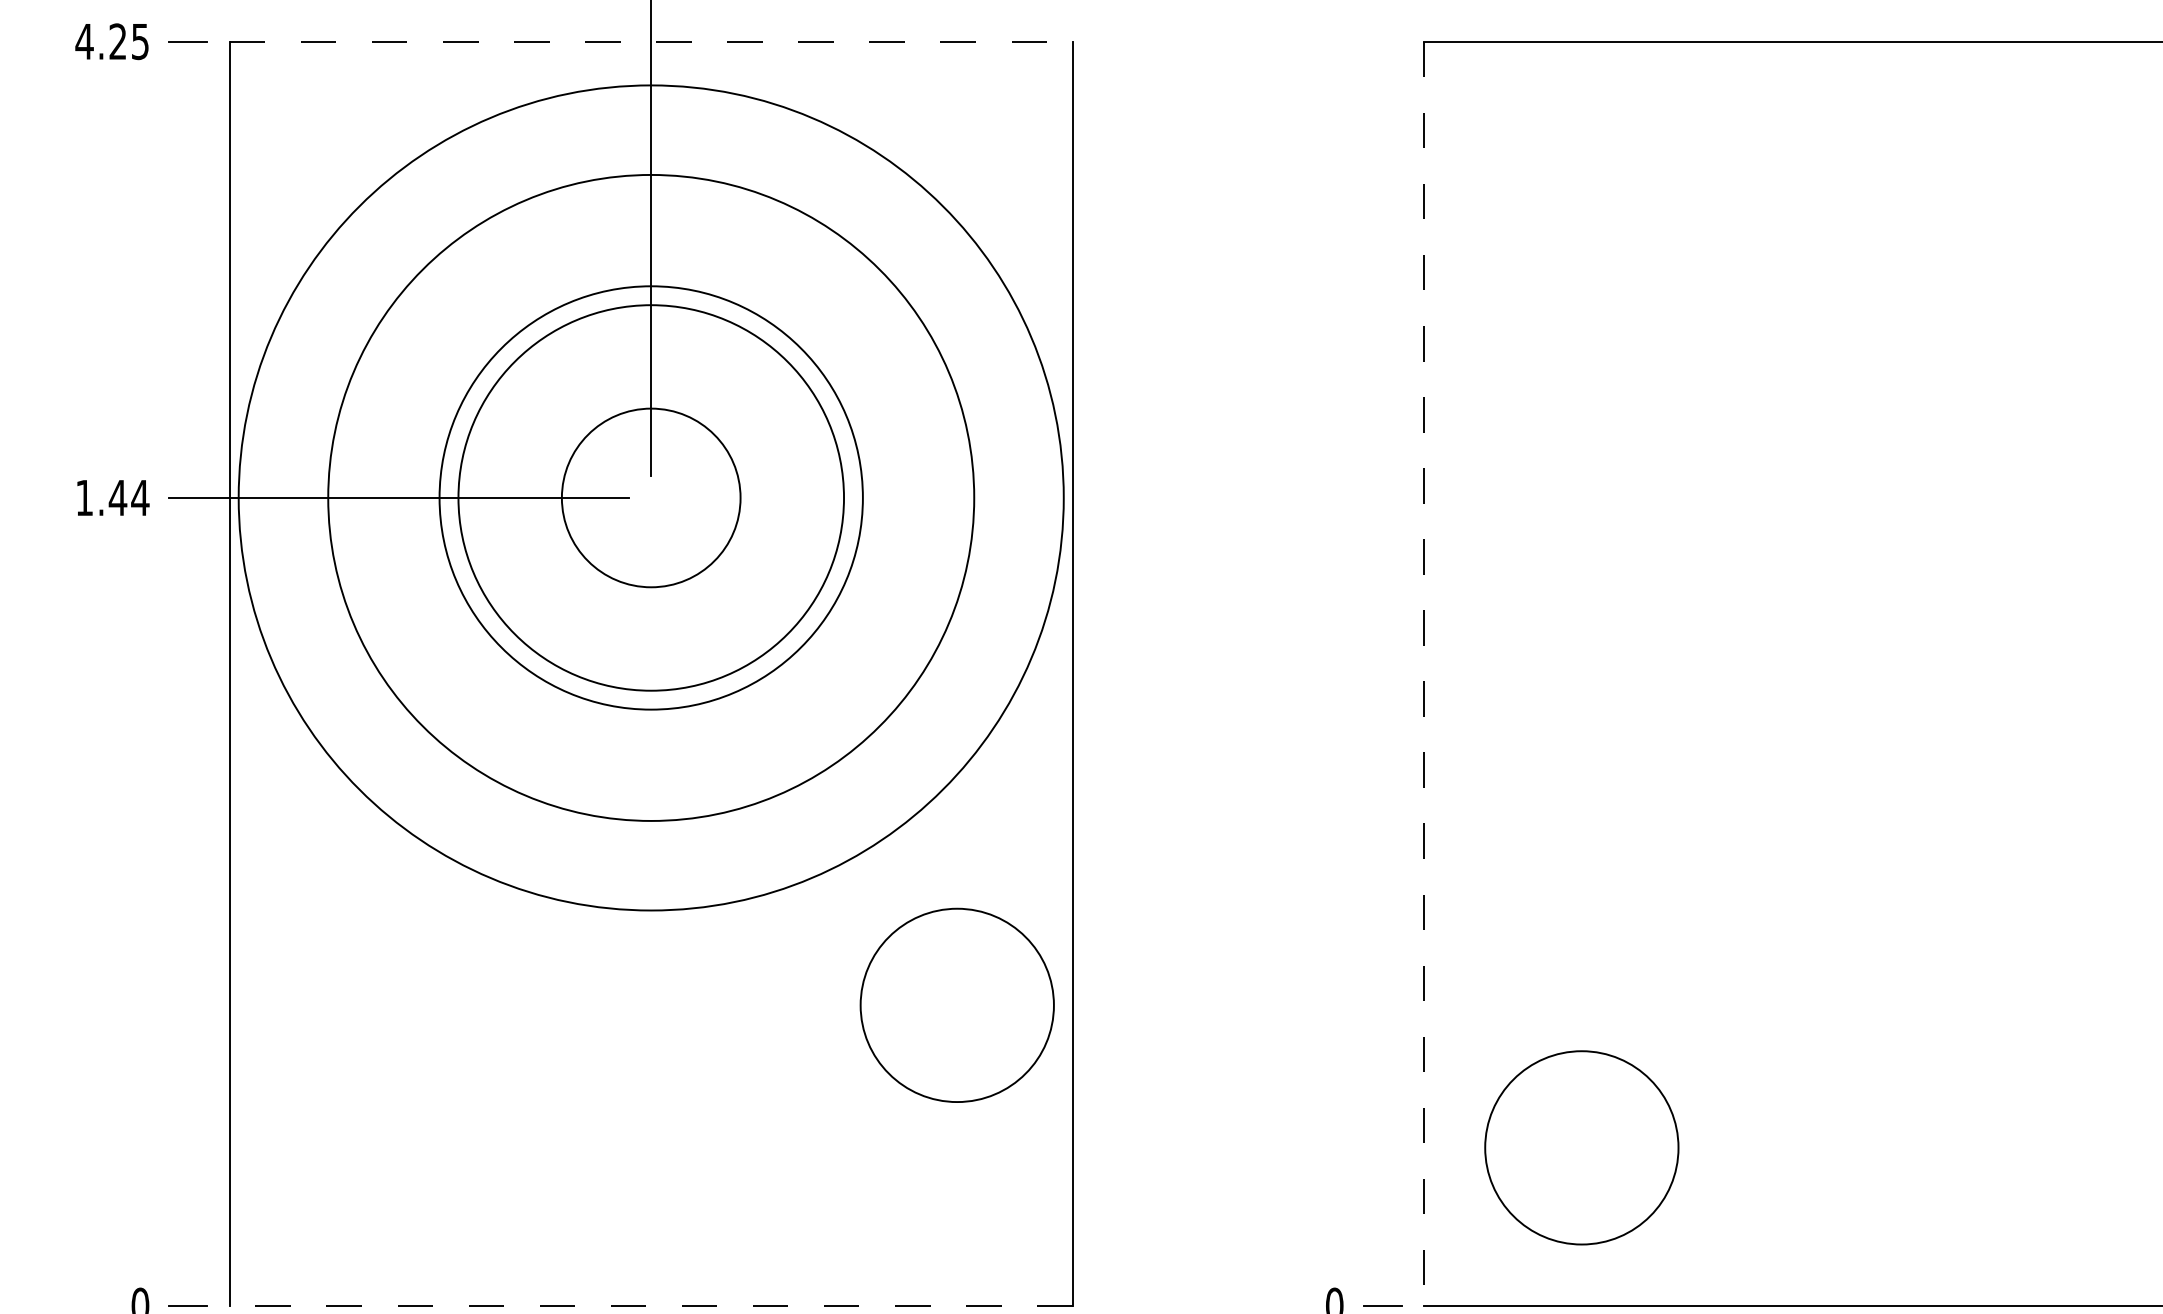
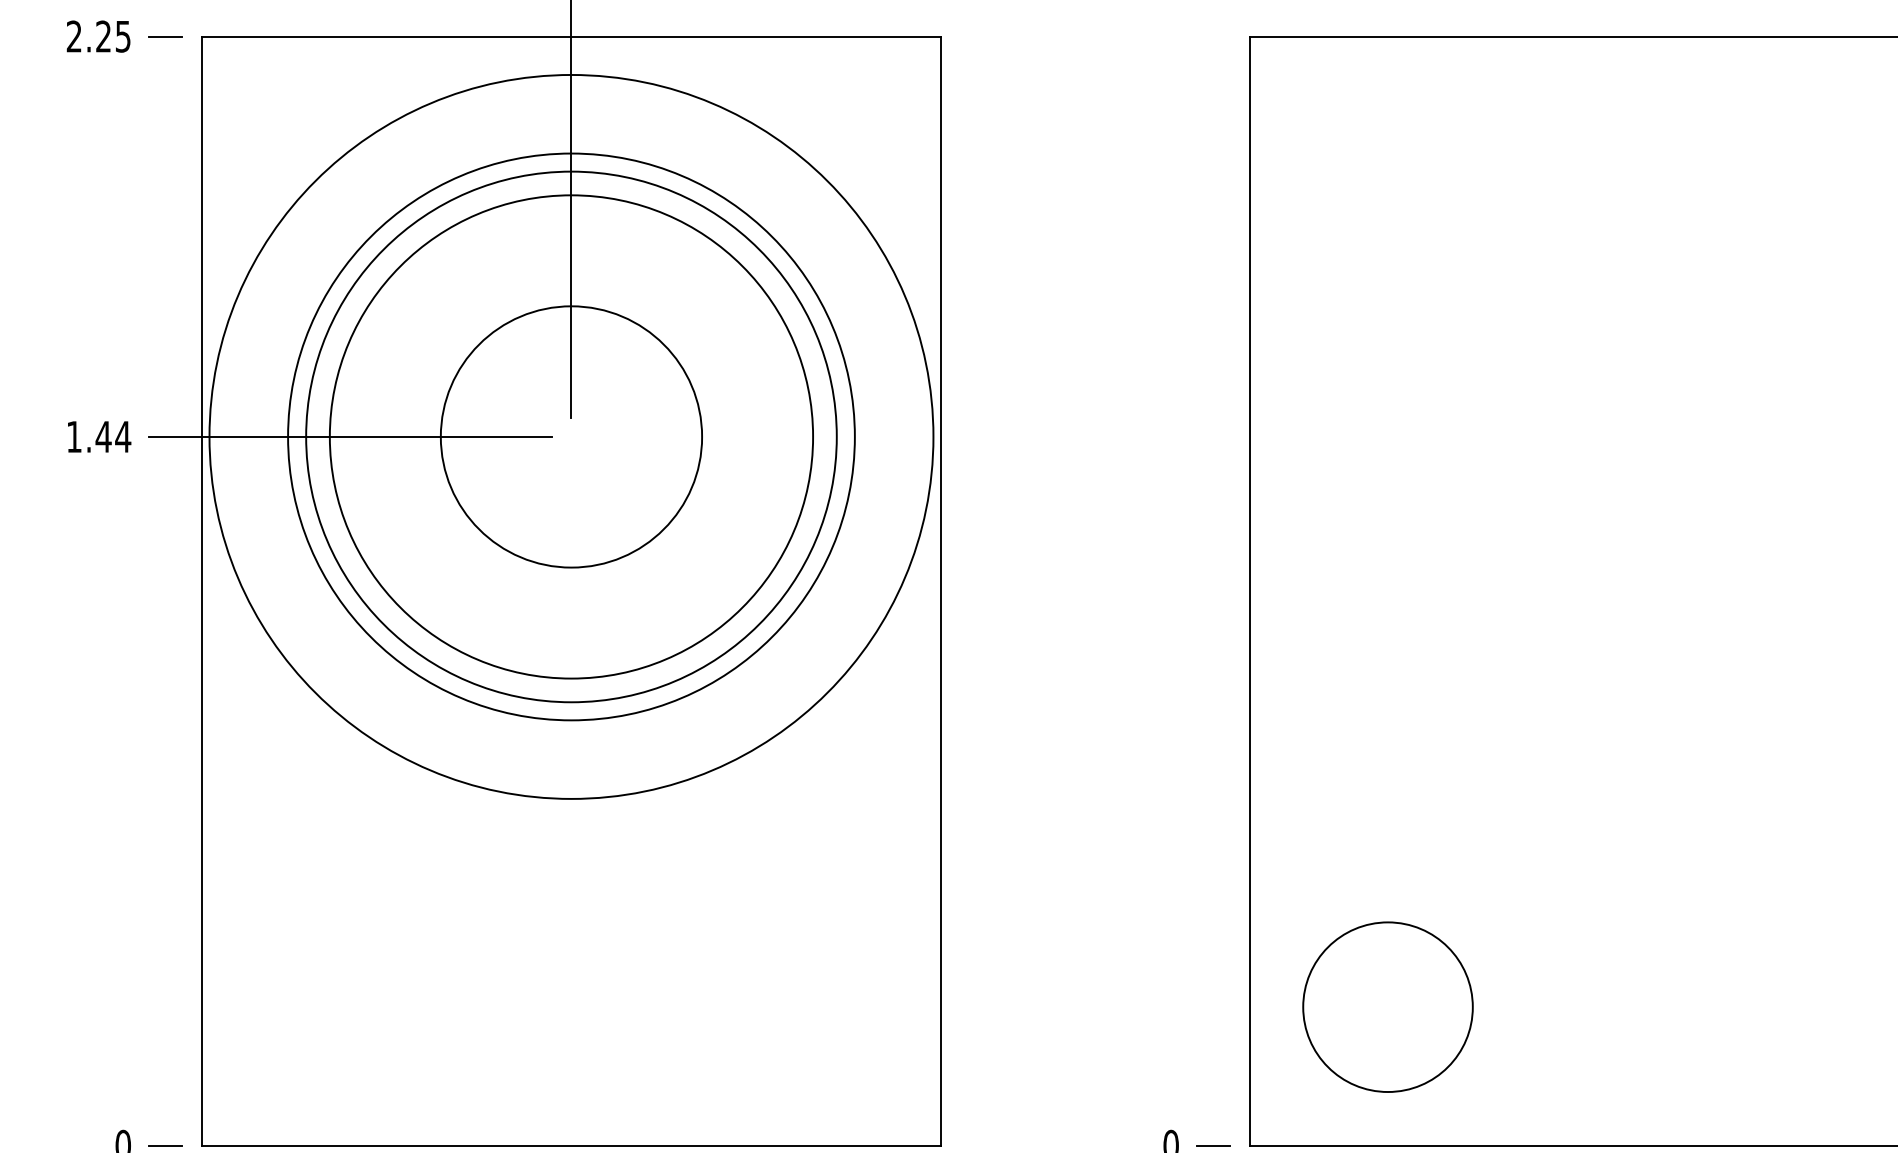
text: (84, 41) -> (74, 36), 4.25 -> 2.25
line: (651, 41) -> (571, 36), dashed -> solid
circle: (651, 497) -> (571, 436), size x1.43
circle: (651, 497) -> (571, 436), size x1.43
circle: (651, 497) -> (571, 436), size x1.67
line: (1423, 674) -> (1249, 591), dashed -> solid
circle: (956, 1004) -> (839, 881), removed
line: (651, 1305) -> (571, 1145), dashed -> solid

